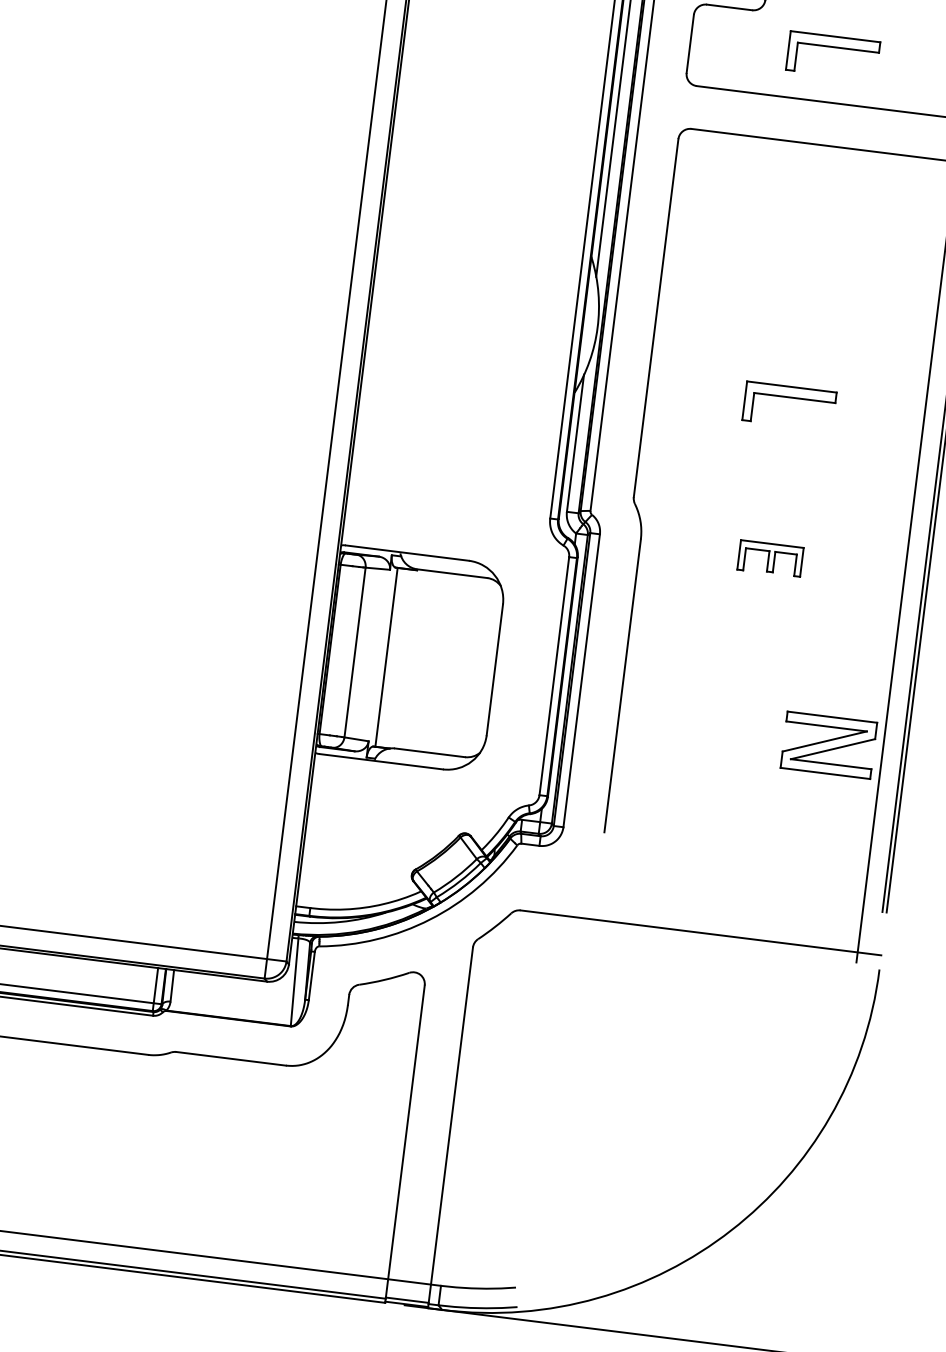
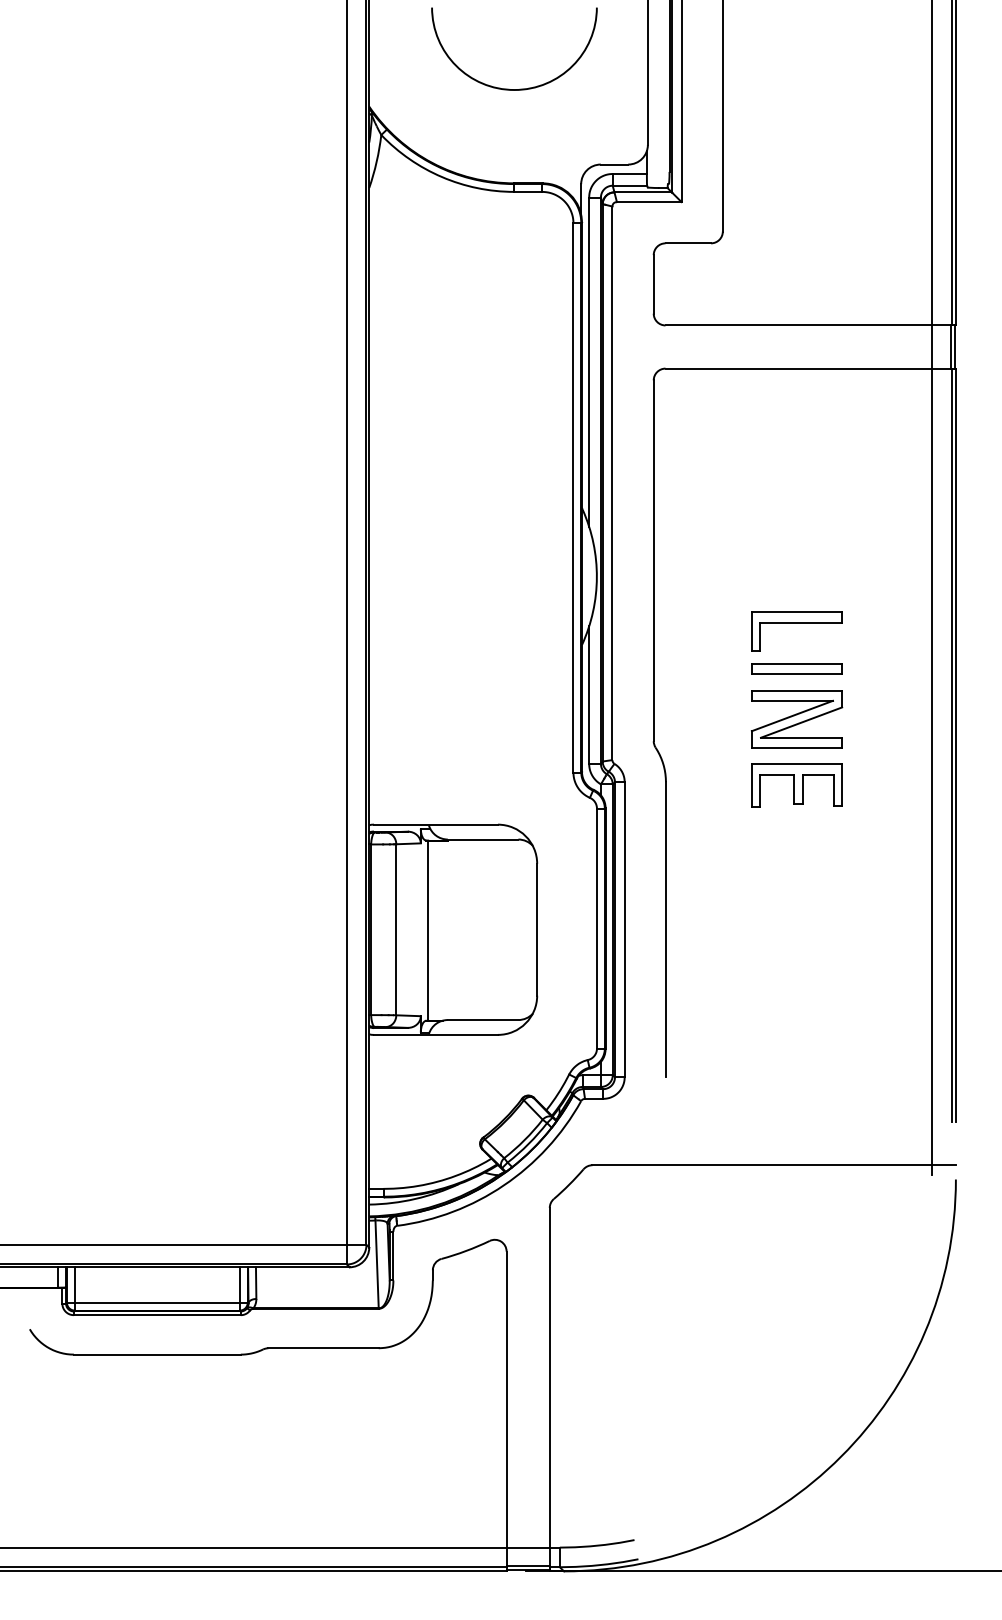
part: (833, 47) -> (796, 270), removed
part: (784, 442) -> (796, 668), added
part: (770, 558) -> (796, 785), size x1.43
part: (828, 745) -> (796, 719), moved

